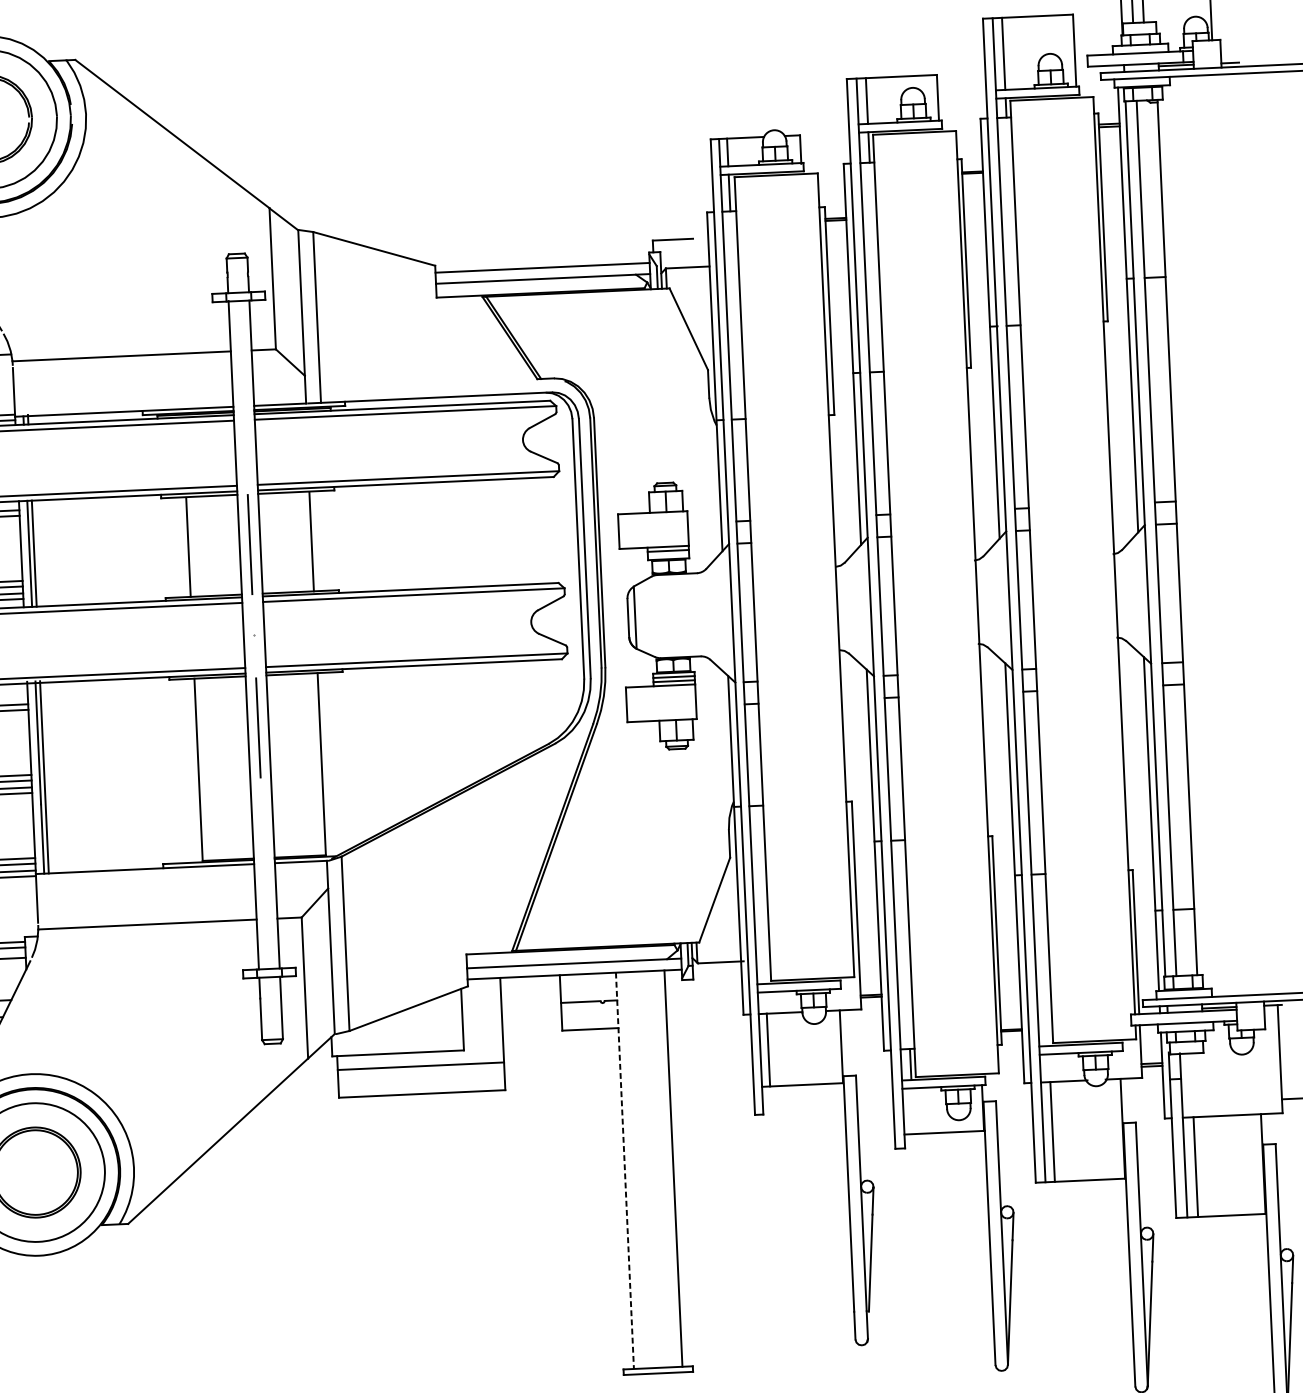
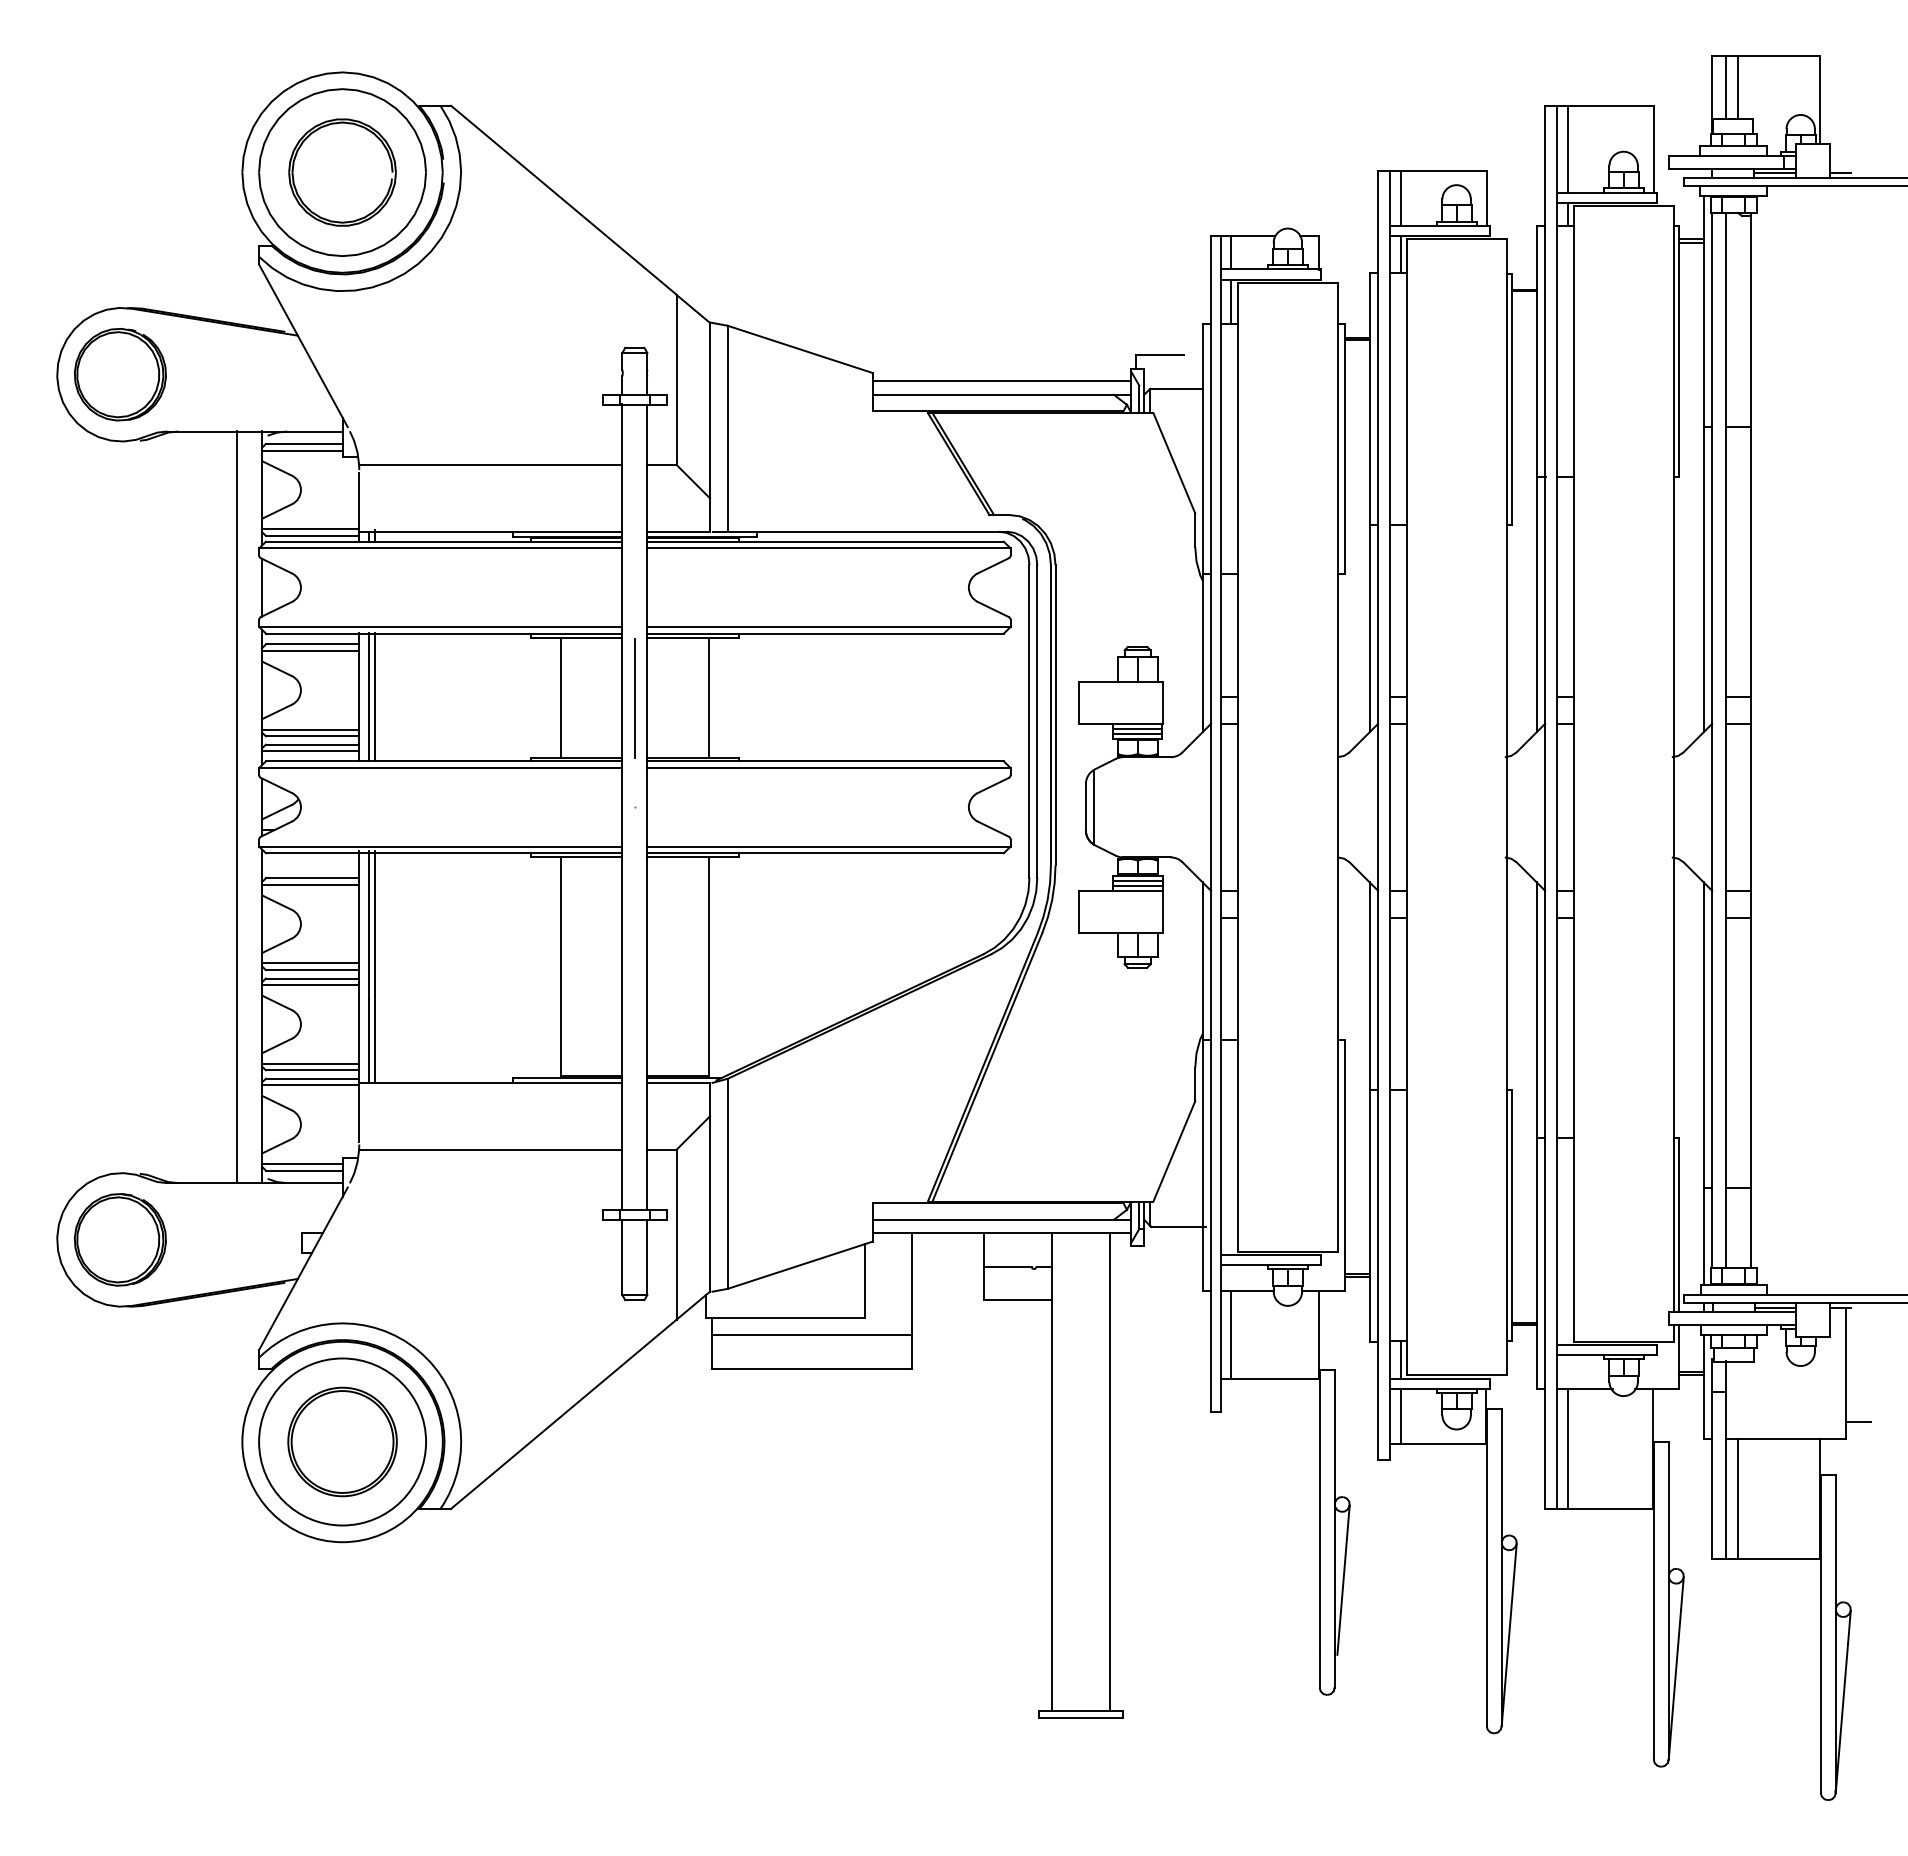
line: (668, 554) -> (1137, 733), added
line: (258, 728) -> (634, 919), removed
line: (913, 1110) -> (1401, 1415), added
line: (624, 1171) -> (1051, 1472), dashed -> solid

